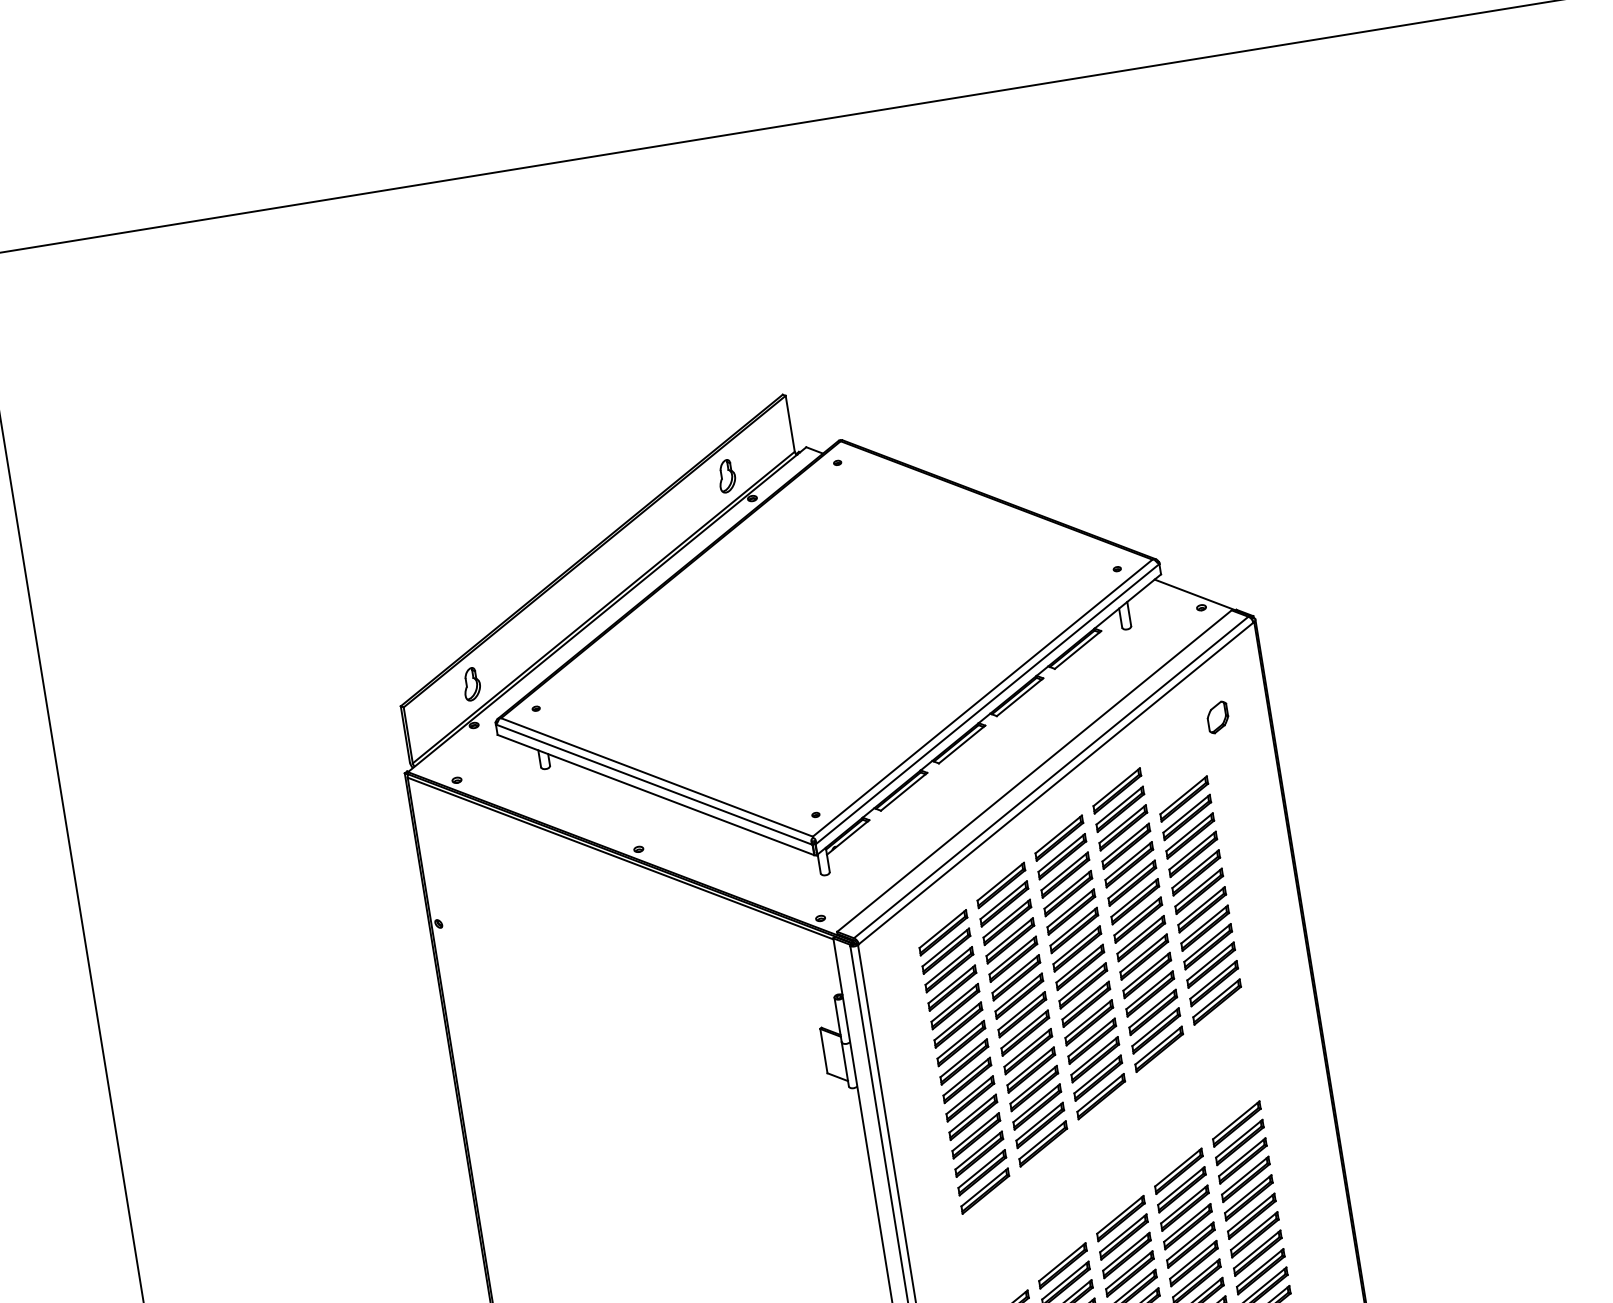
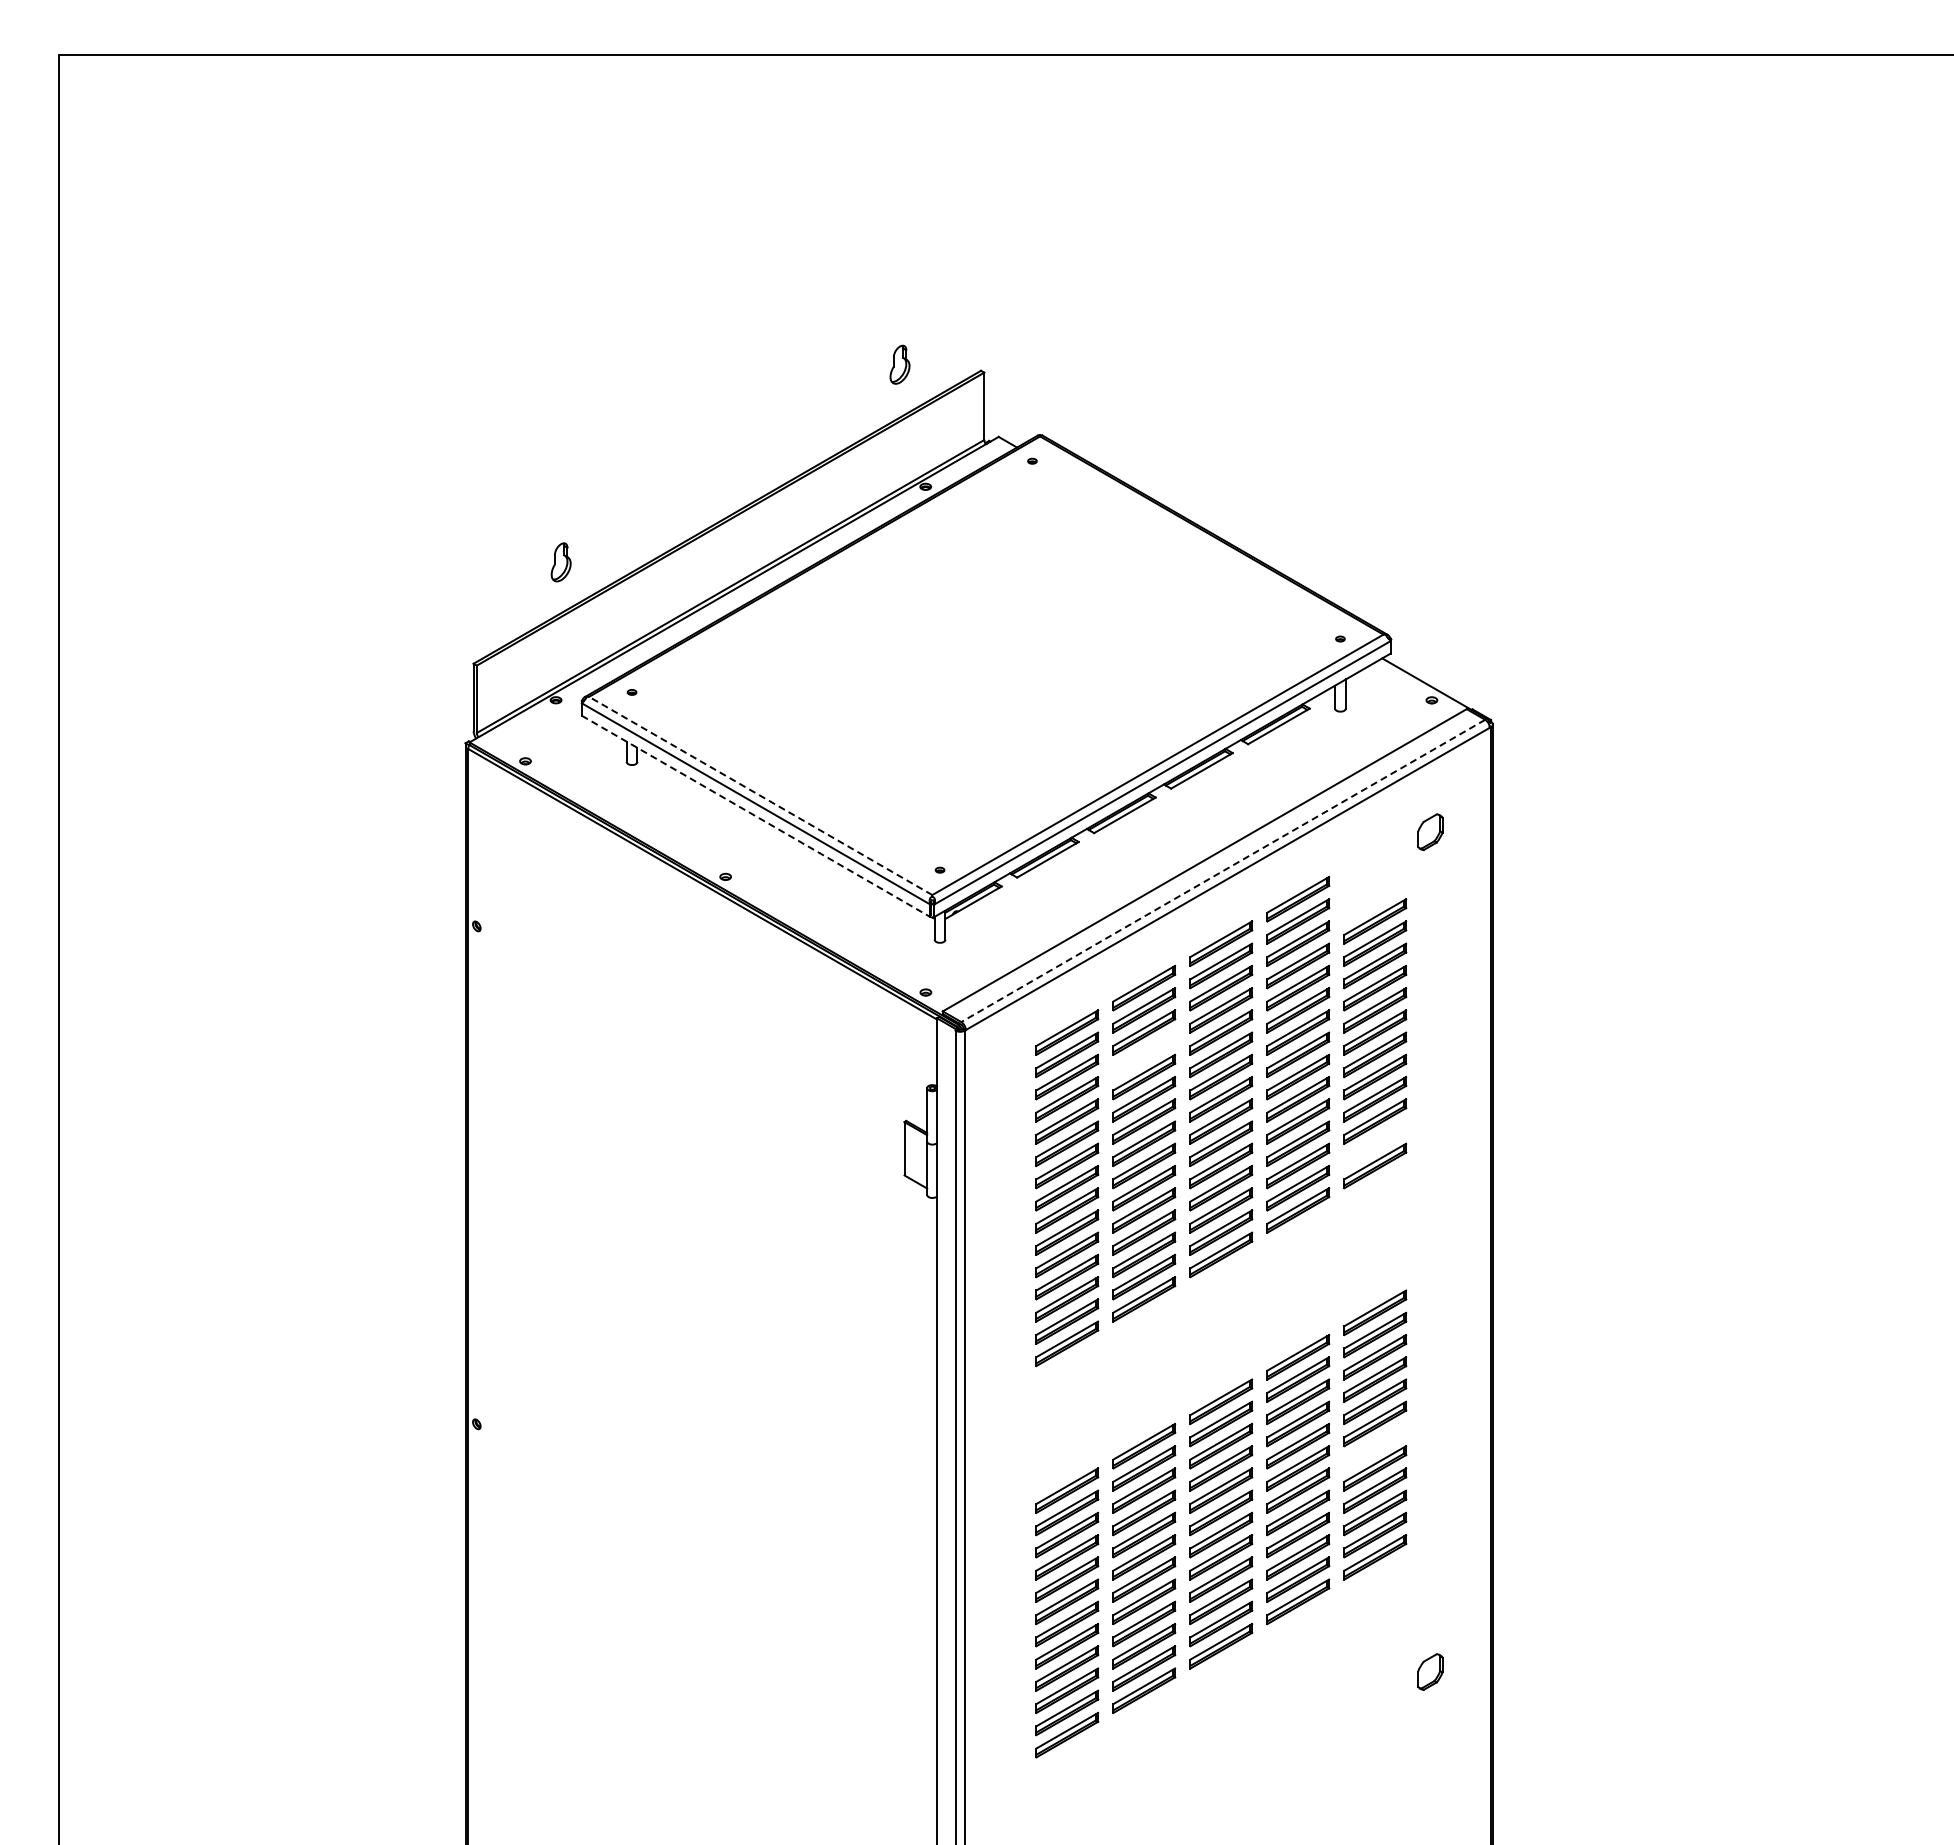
part: (726, 476) -> (899, 364), moved
part: (471, 684) -> (560, 562), moved
line: (656, 777) -> (760, 795), solid -> dashed
line: (1050, 778) -> (1222, 871), solid -> dashed
line: (656, 795) -> (756, 816), solid -> dashed
part: (1010, 940) -> (1144, 1054), removed
part: (1214, 983) -> (1375, 1143), removed
part: (1254, 1234) -> (1375, 1445), removed

